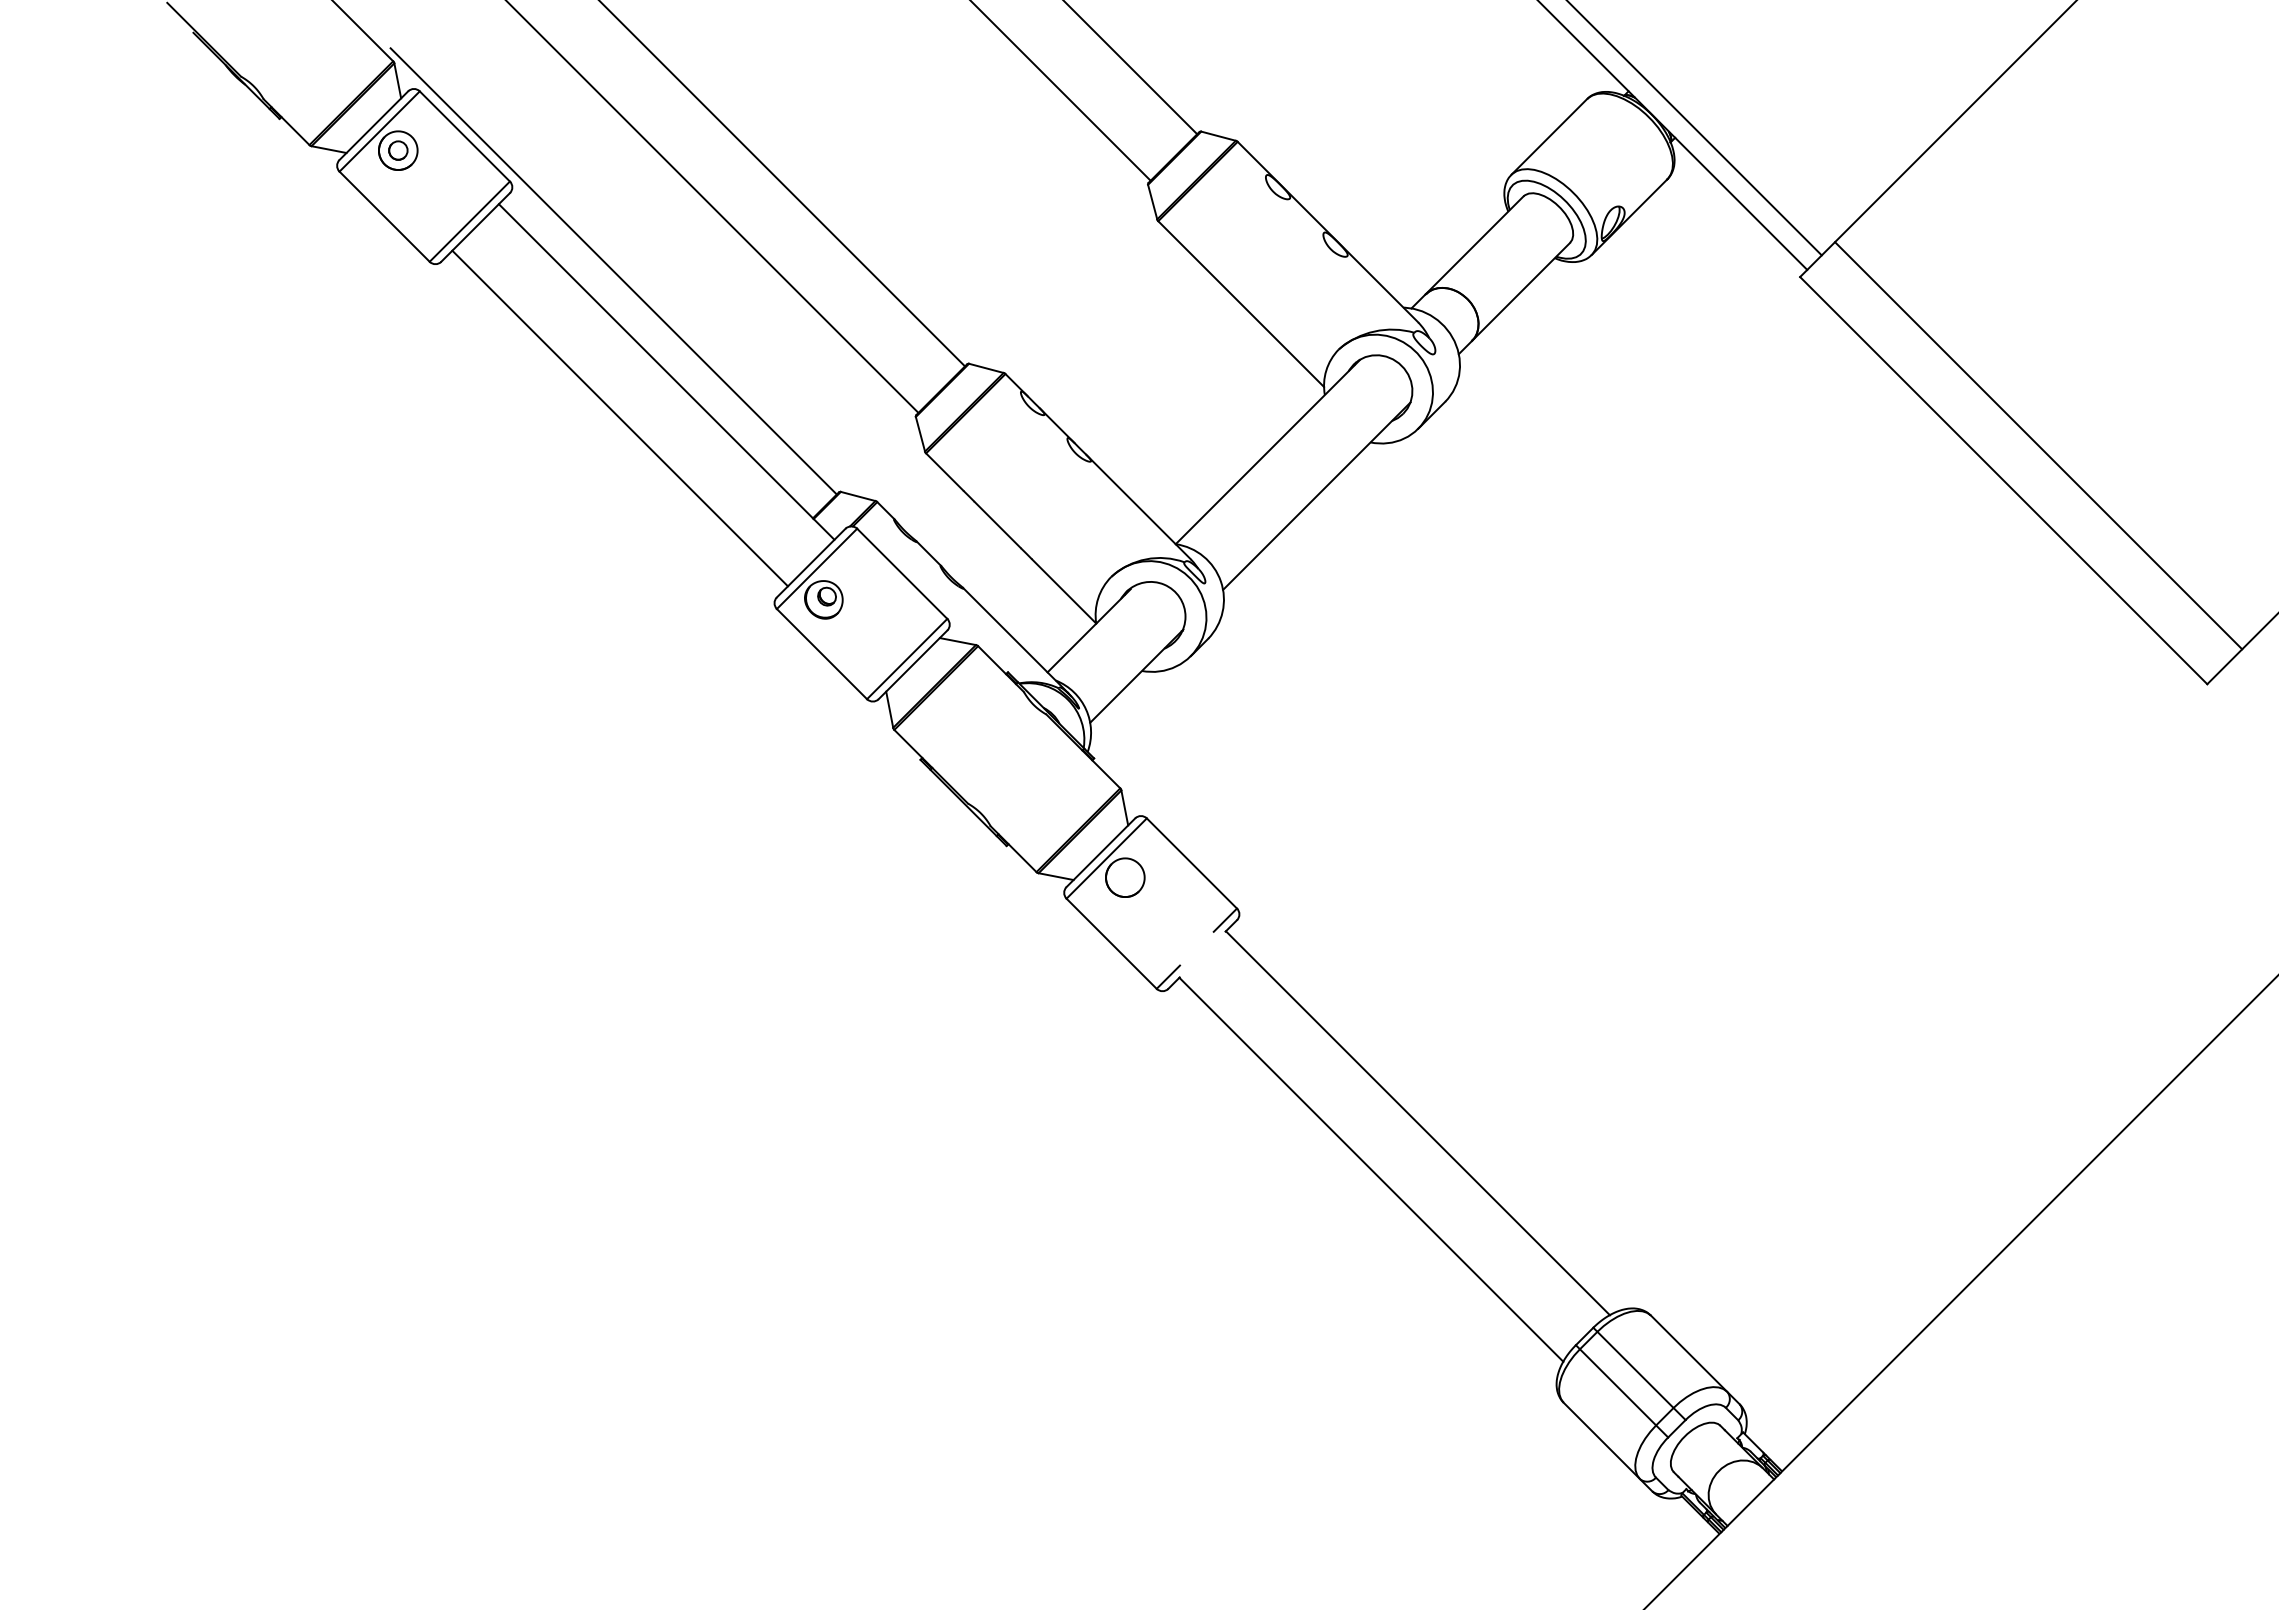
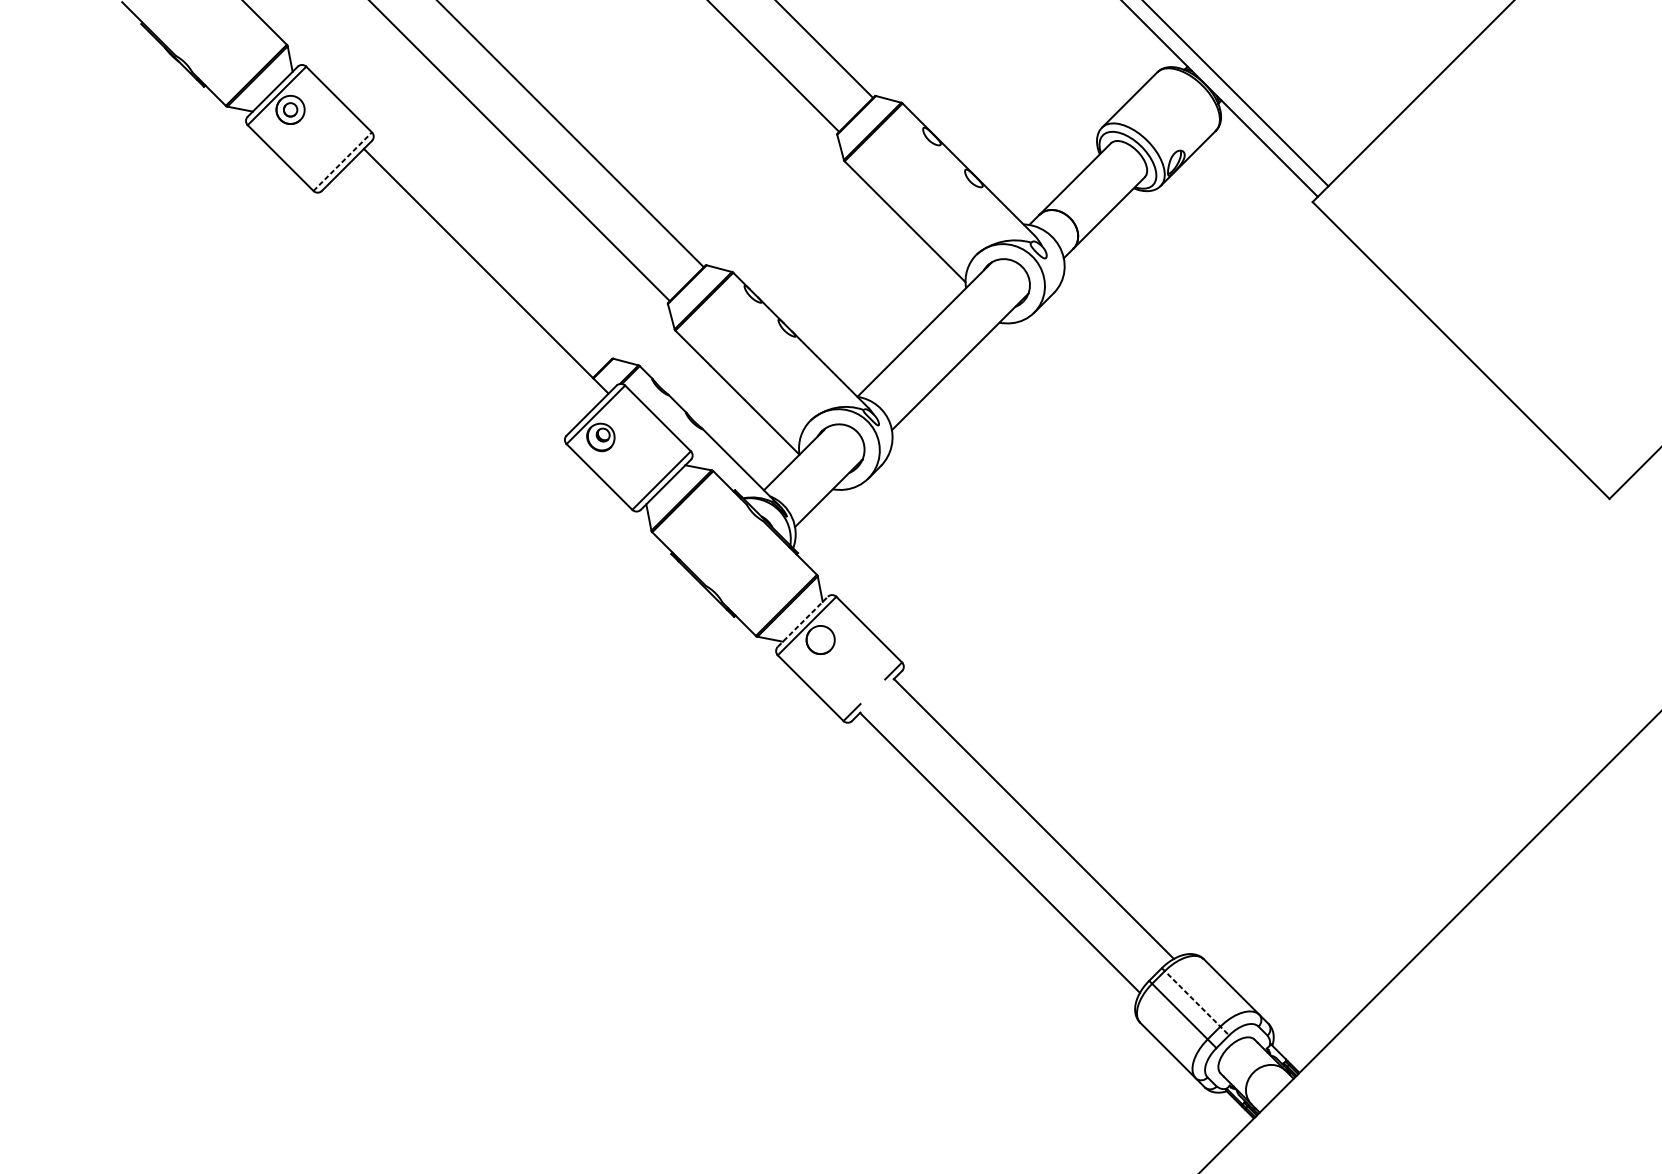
line: (469, 221) -> (342, 161), solid -> dashed
line: (613, 271) -> (447, 198), removed
line: (619, 418) -> (451, 305), removed
line: (2038, 445) -> (1486, 324), removed
line: (1100, 852) -> (802, 621), solid -> dashed
line: (1639, 1374) -> (1195, 1002), solid -> dashed

